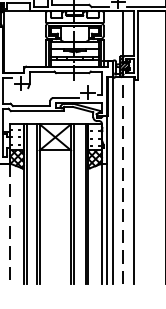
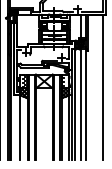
line: (123, 178) -> (80, 103), dashed -> solid
line: (10, 225) -> (20, 128), dashed -> solid

